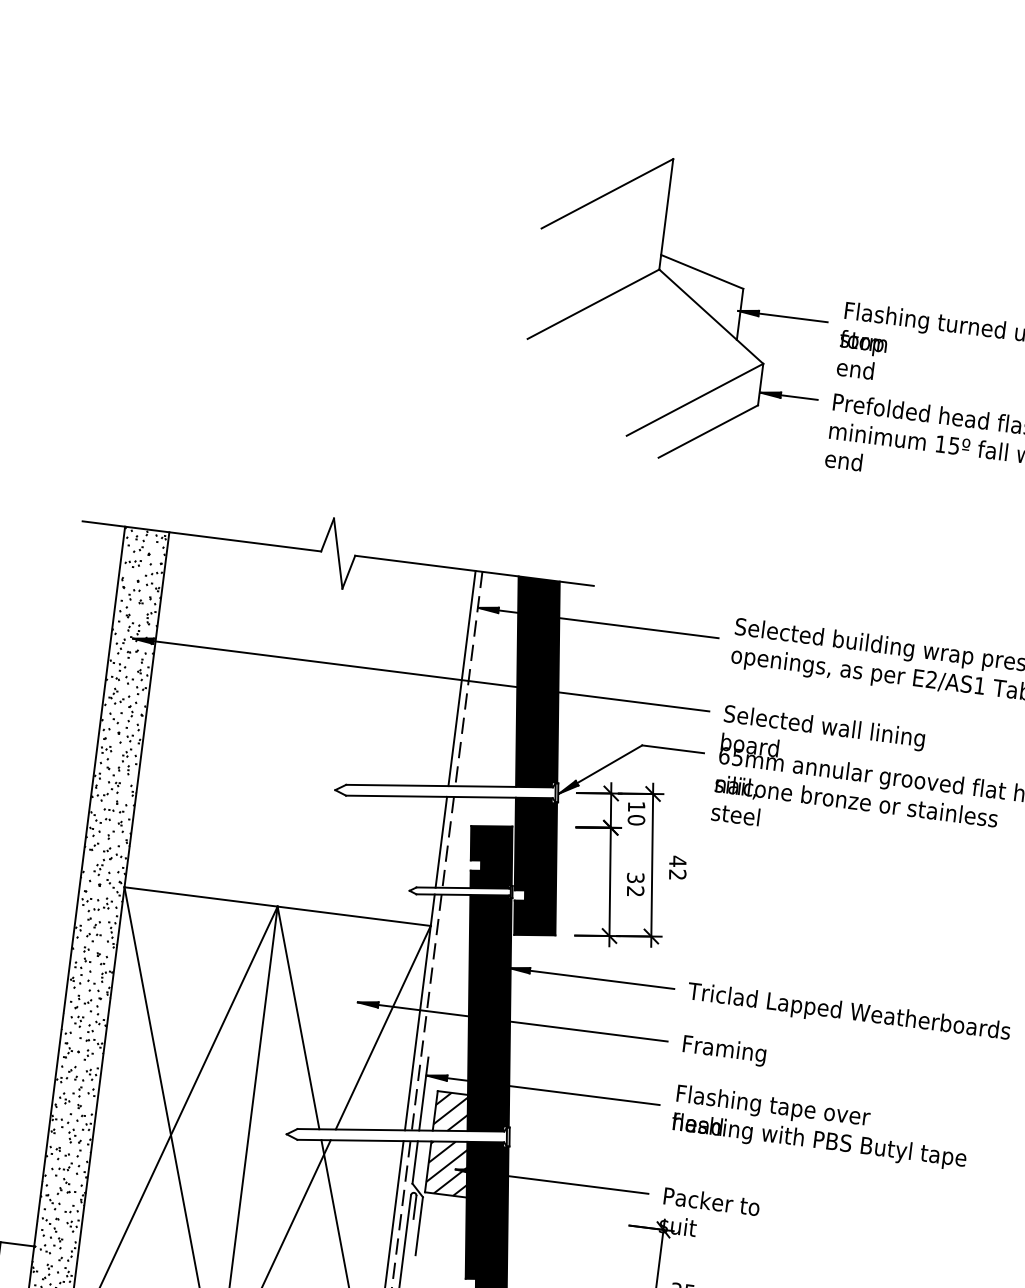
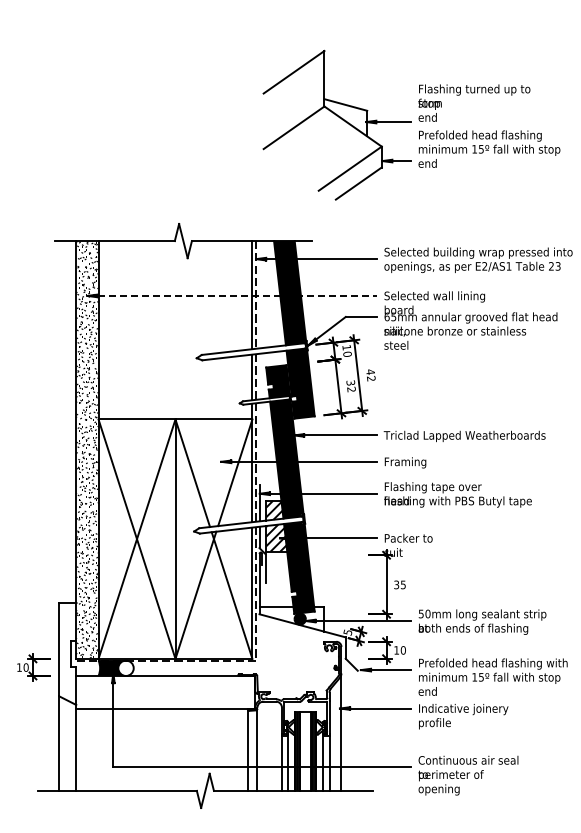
part: (686, 297) -> (339, 118), moved
line: (422, 674) -> (232, 295), solid -> dashed

